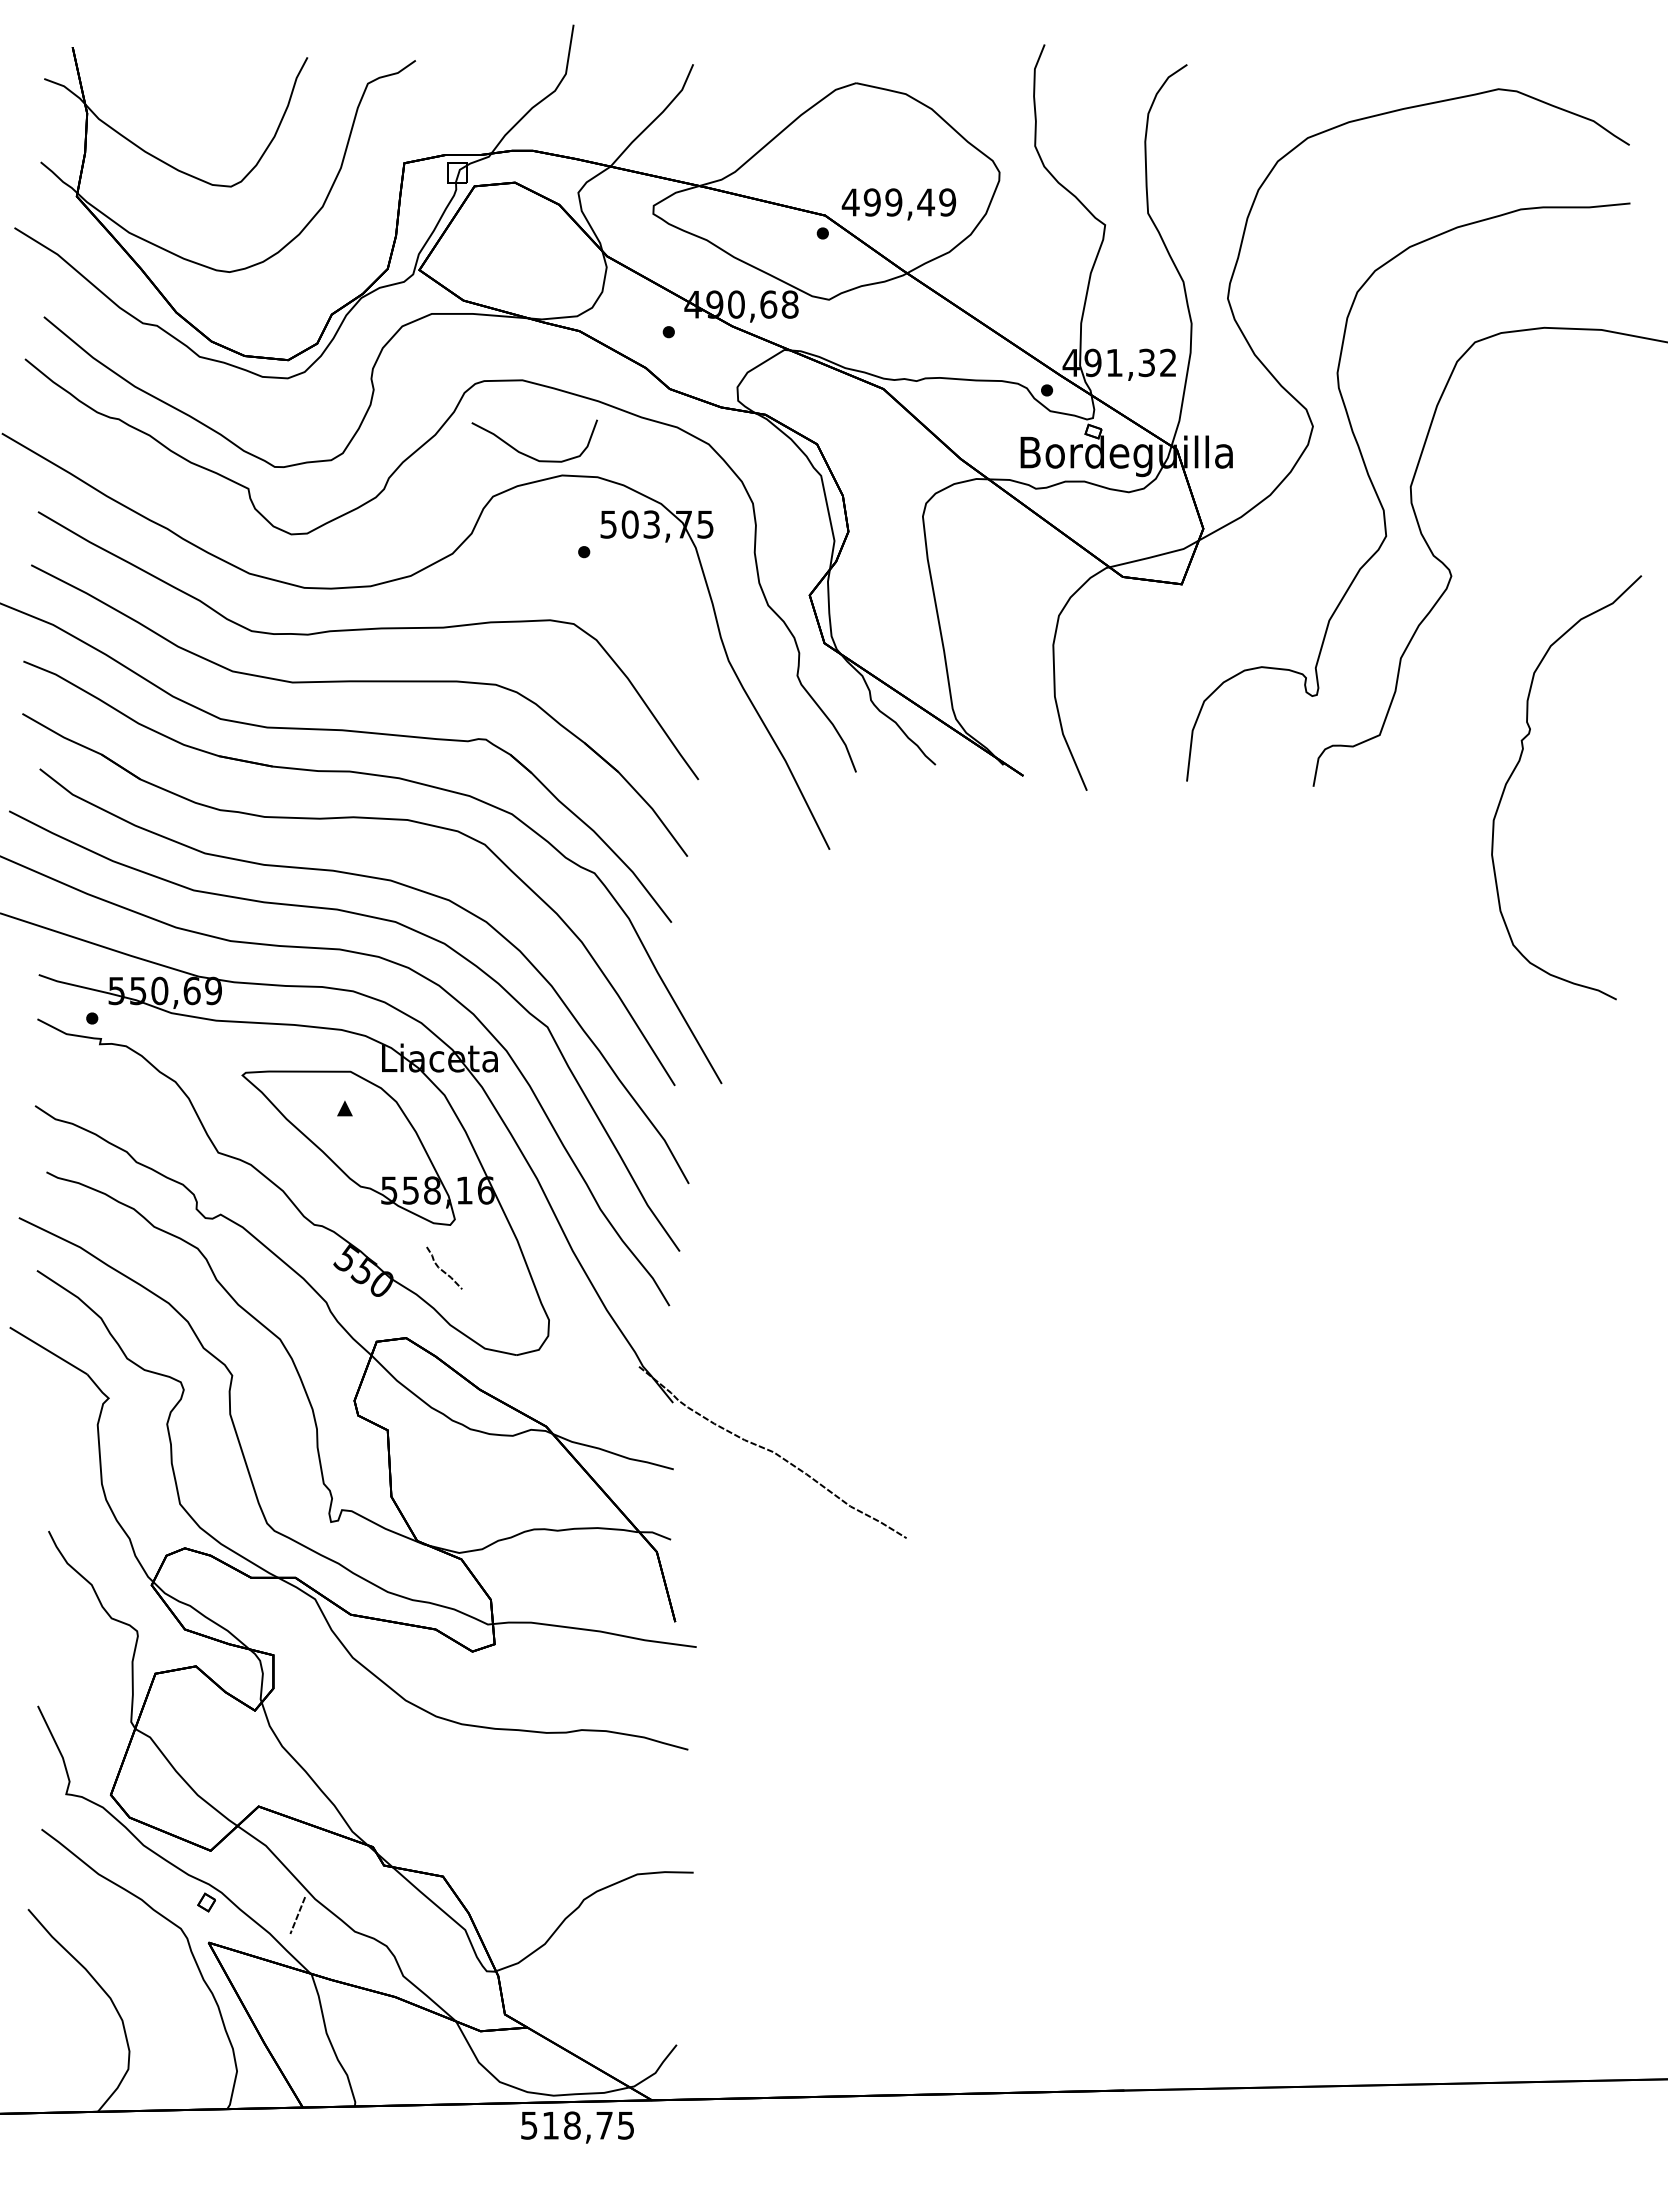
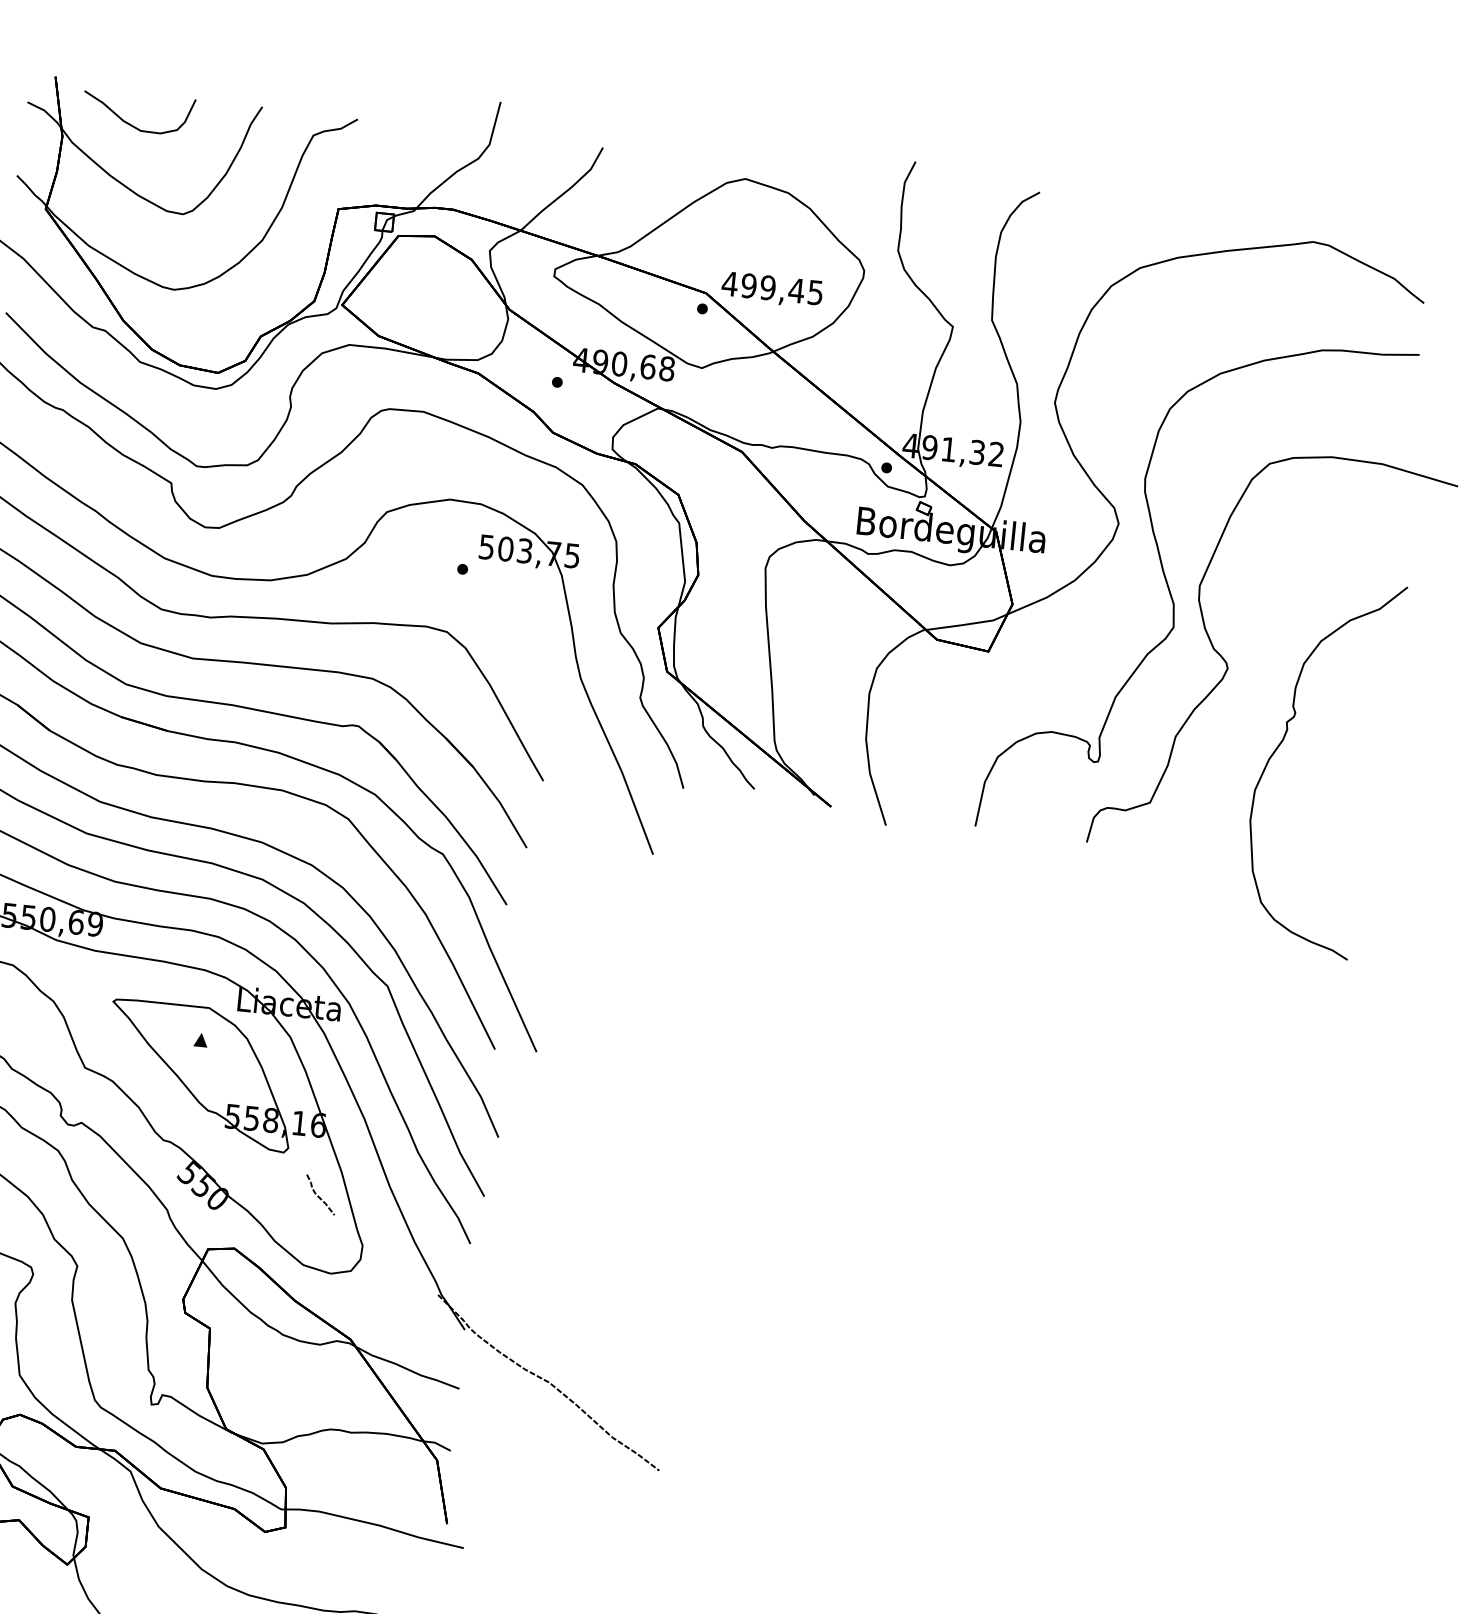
text: (947, 202) -> (815, 292), 499,49 -> 499,45
curve: (527, 454) -> (131, 123), moved
curve: (1518, 764) -> (1281, 743), moved
curve: (442, 1269) -> (318, 1195), moved

